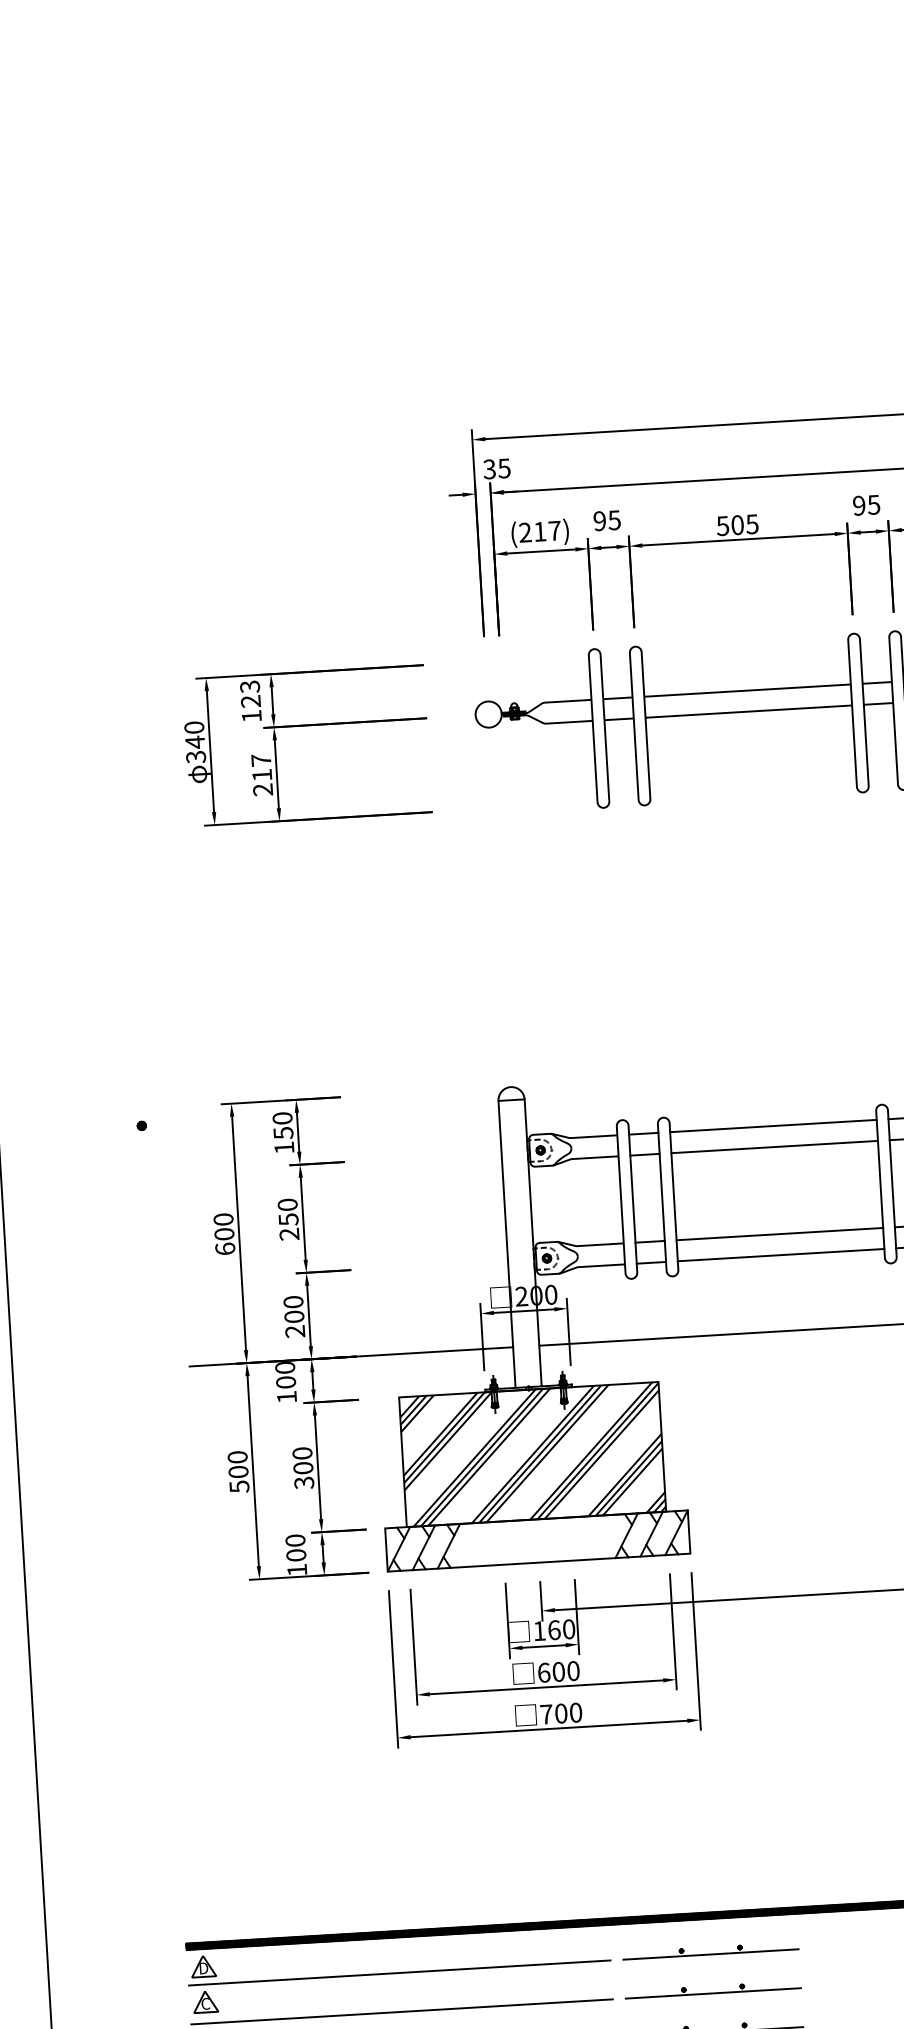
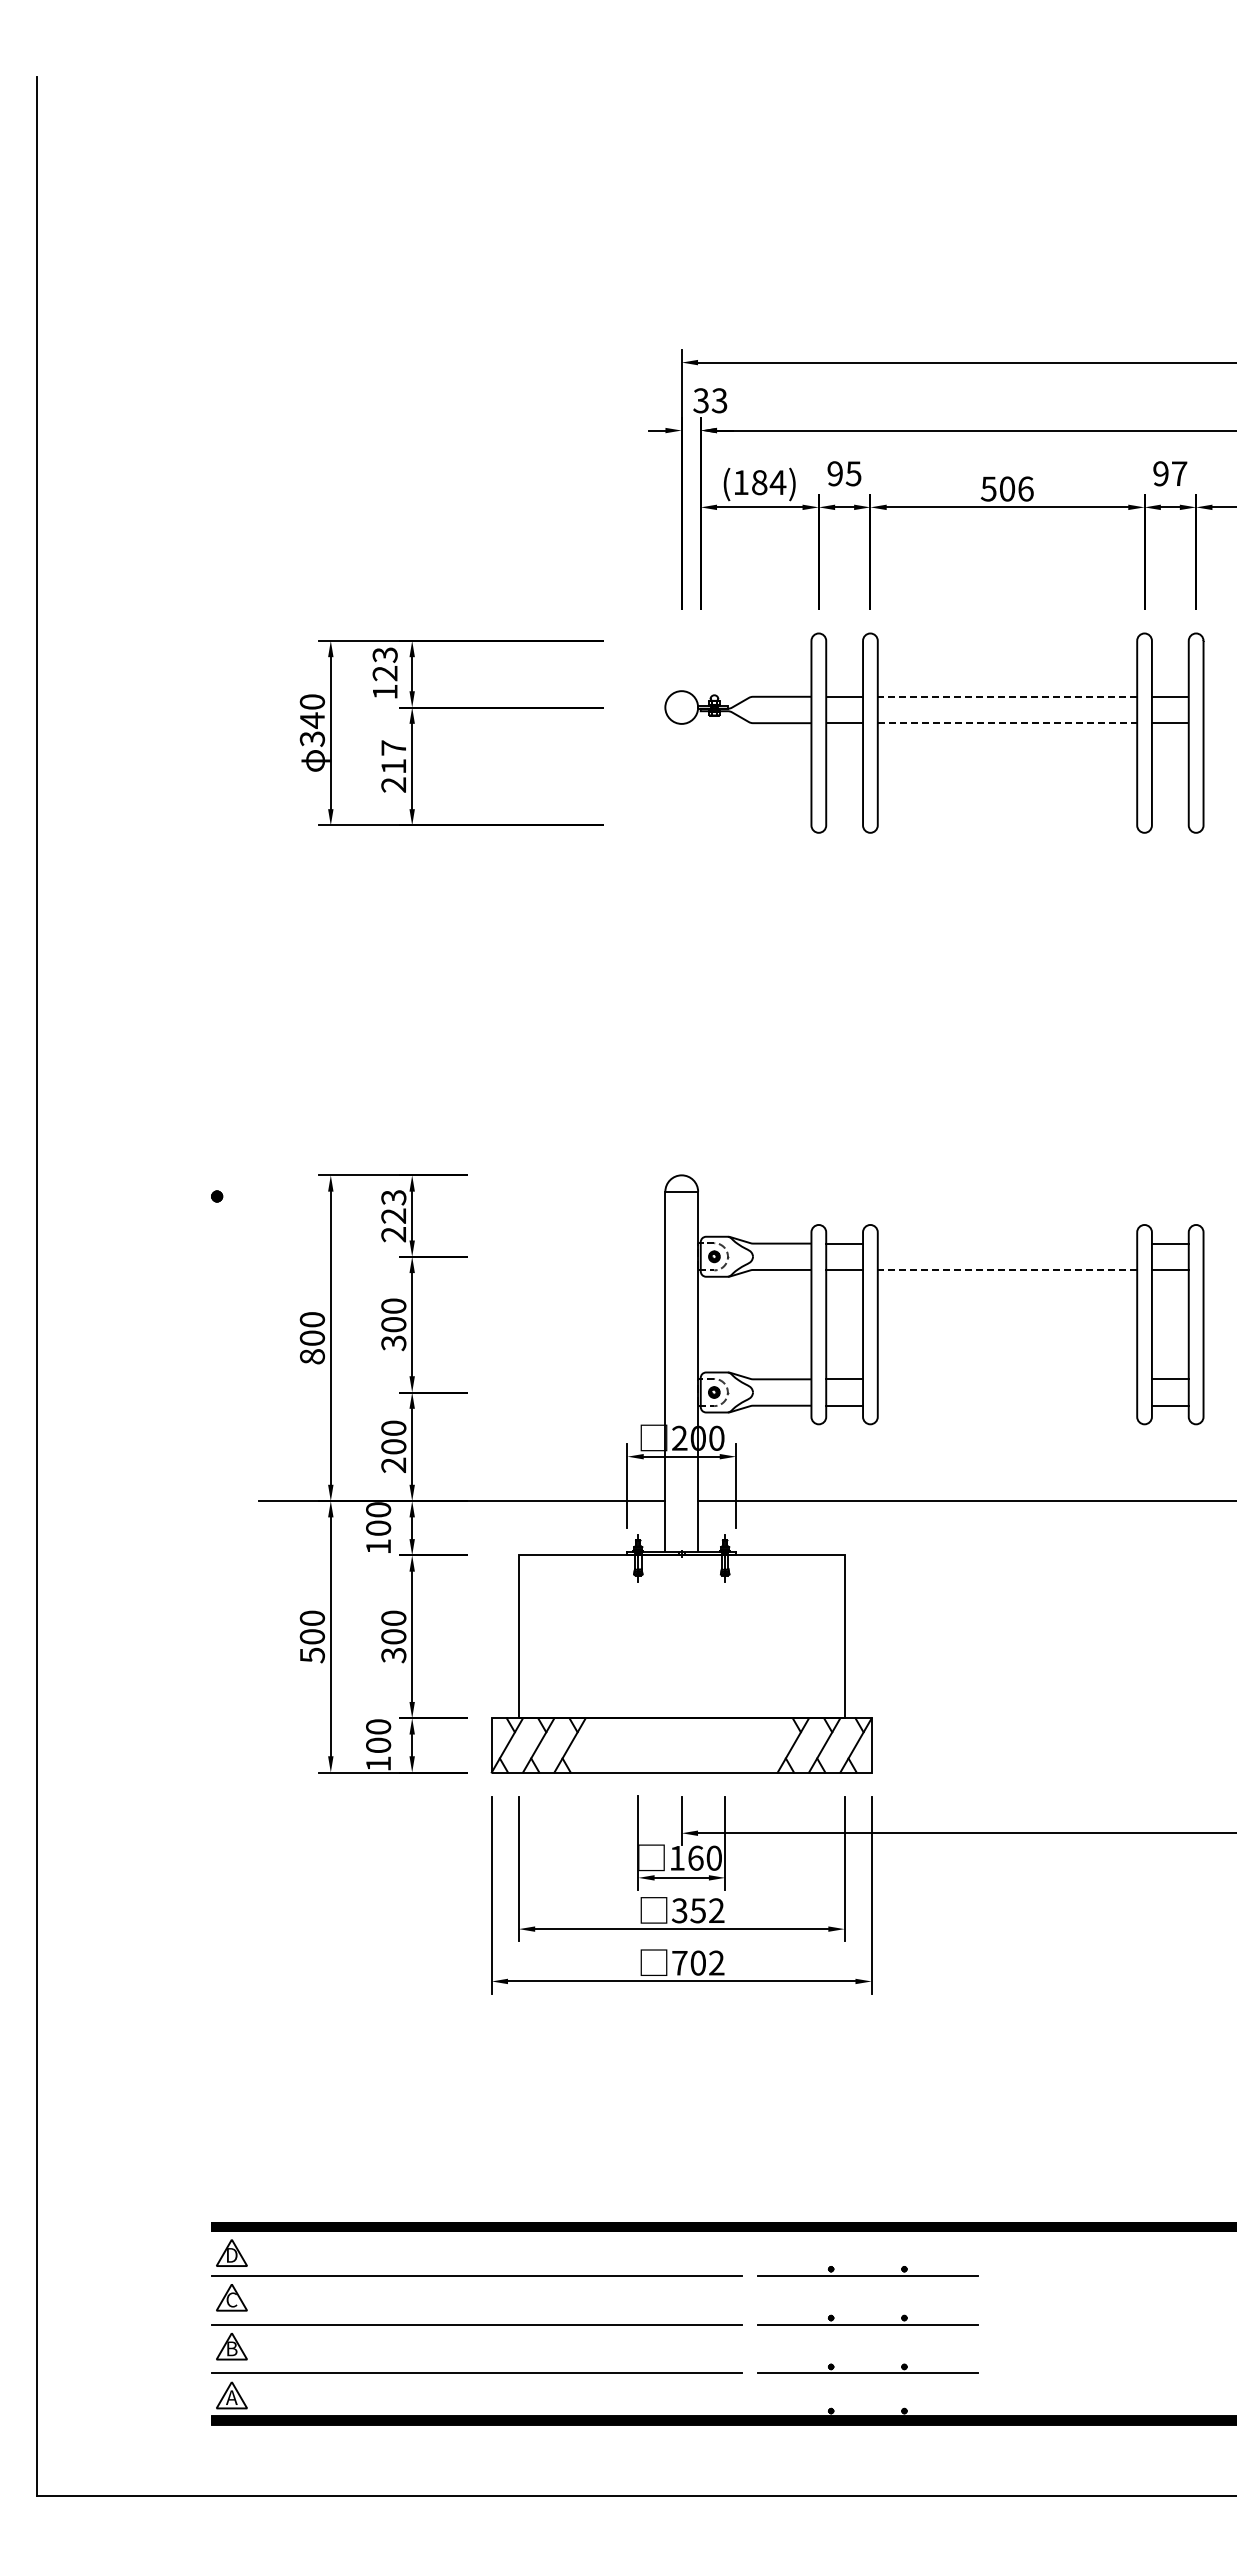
text: (504, 468) -> (719, 400), 35 -> 33
text: (873, 504) -> (1179, 473), 95 -> 97
text: (752, 523) -> (1025, 488), 505 -> 506
text: (539, 531) -> (759, 482), (217) -> (184)
line: (747, 690) -> (1007, 696), solid -> dashed
line: (748, 711) -> (1007, 723), solid -> dashed
line: (773, 1125) -> (1007, 1243), removed
text: (283, 1133) -> (393, 1216), 150 -> 223
line: (774, 1146) -> (1007, 1269), solid -> dashed
text: (288, 1227) -> (393, 1334), 250 -> 300
line: (779, 1234) -> (1007, 1379), removed
text: (224, 1248) -> (311, 1356), 600 -> 800
line: (781, 1254) -> (1007, 1405), removed
hatch: (532, 1454) -> (681, 1636), removed
text: (558, 1671) -> (697, 1910), 600 -> 352
text: (575, 1712) -> (716, 1962), 700 -> 702

